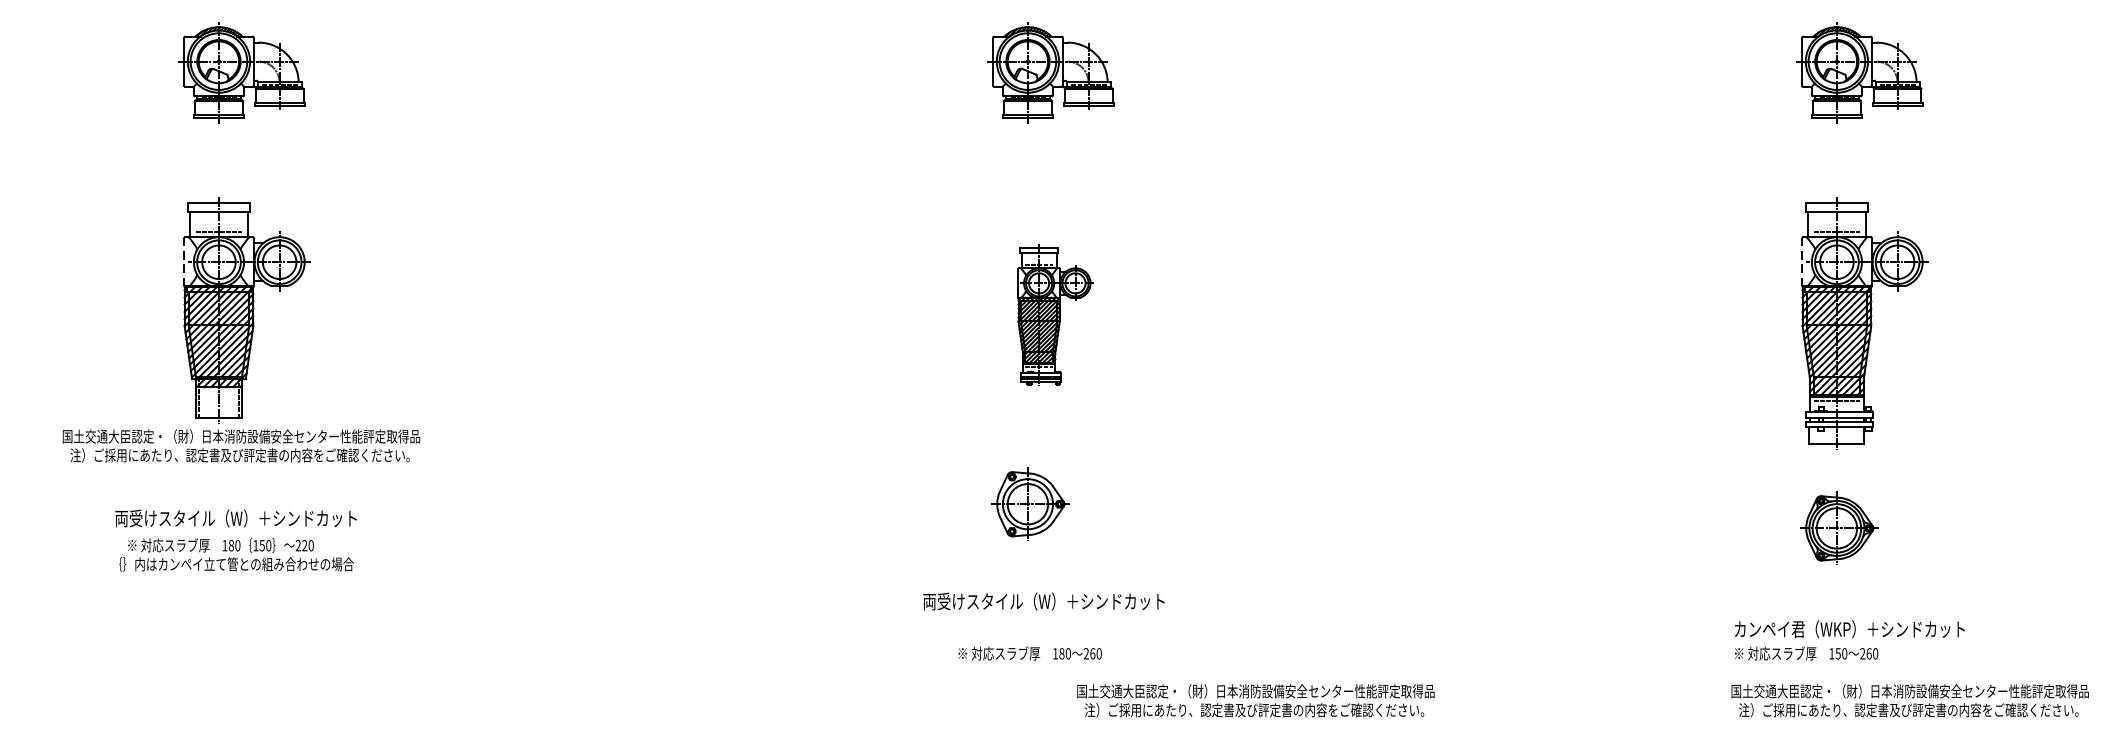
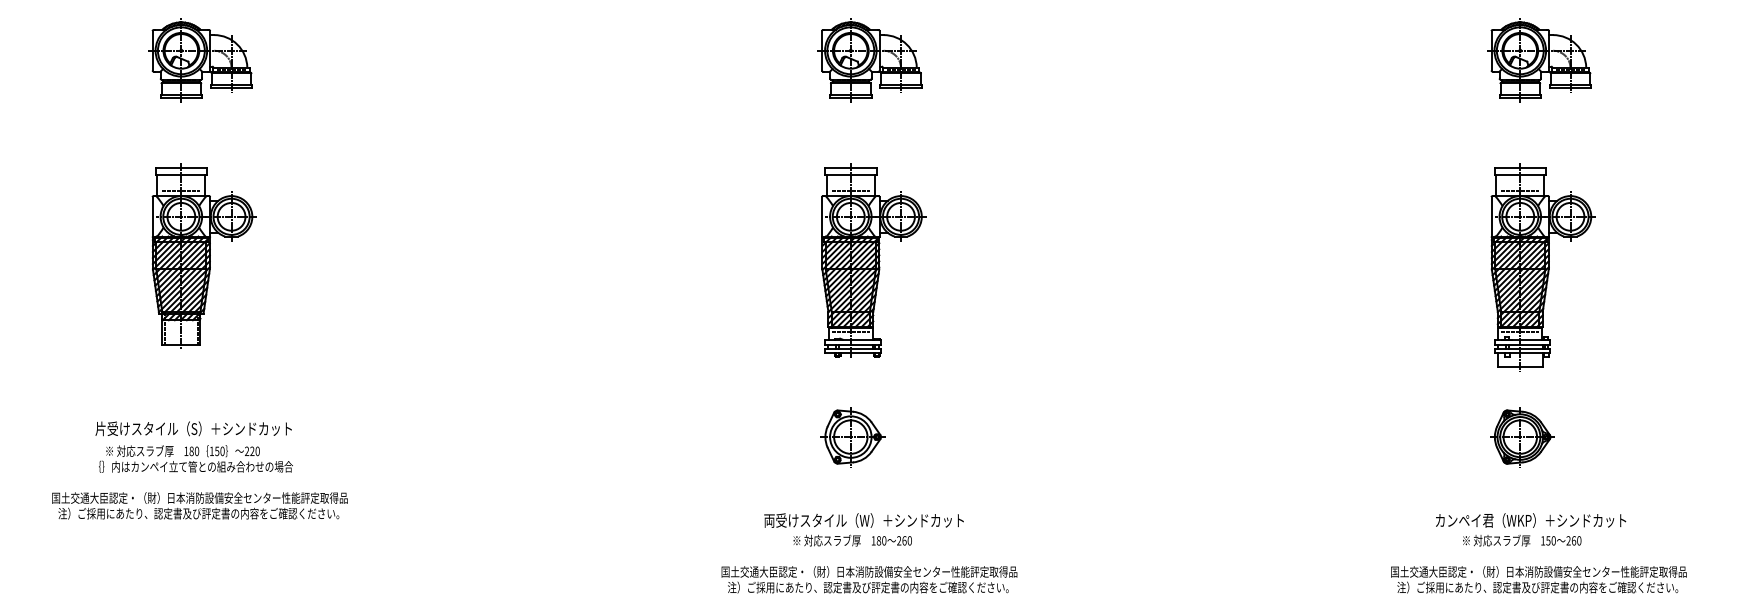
line: (184, 261) -> (152, 216), dashed -> solid
line: (1802, 261) -> (1491, 216), dashed -> solid
part: (1055, 315) -> (873, 260), size x1.67
text: (240, 445) -> (199, 505), moved
part: (1029, 504) -> (852, 437), moved
text: (236, 518) -> (195, 428), 両受けスタイル（W）＋シンドカット -> 片受けスタイル（S）＋シンドカット
text: (1043, 601) -> (863, 520), moved
text: (1806, 653) -> (1522, 540), moved
text: (1255, 700) -> (869, 579), moved
text: (1909, 700) -> (1538, 579), moved

